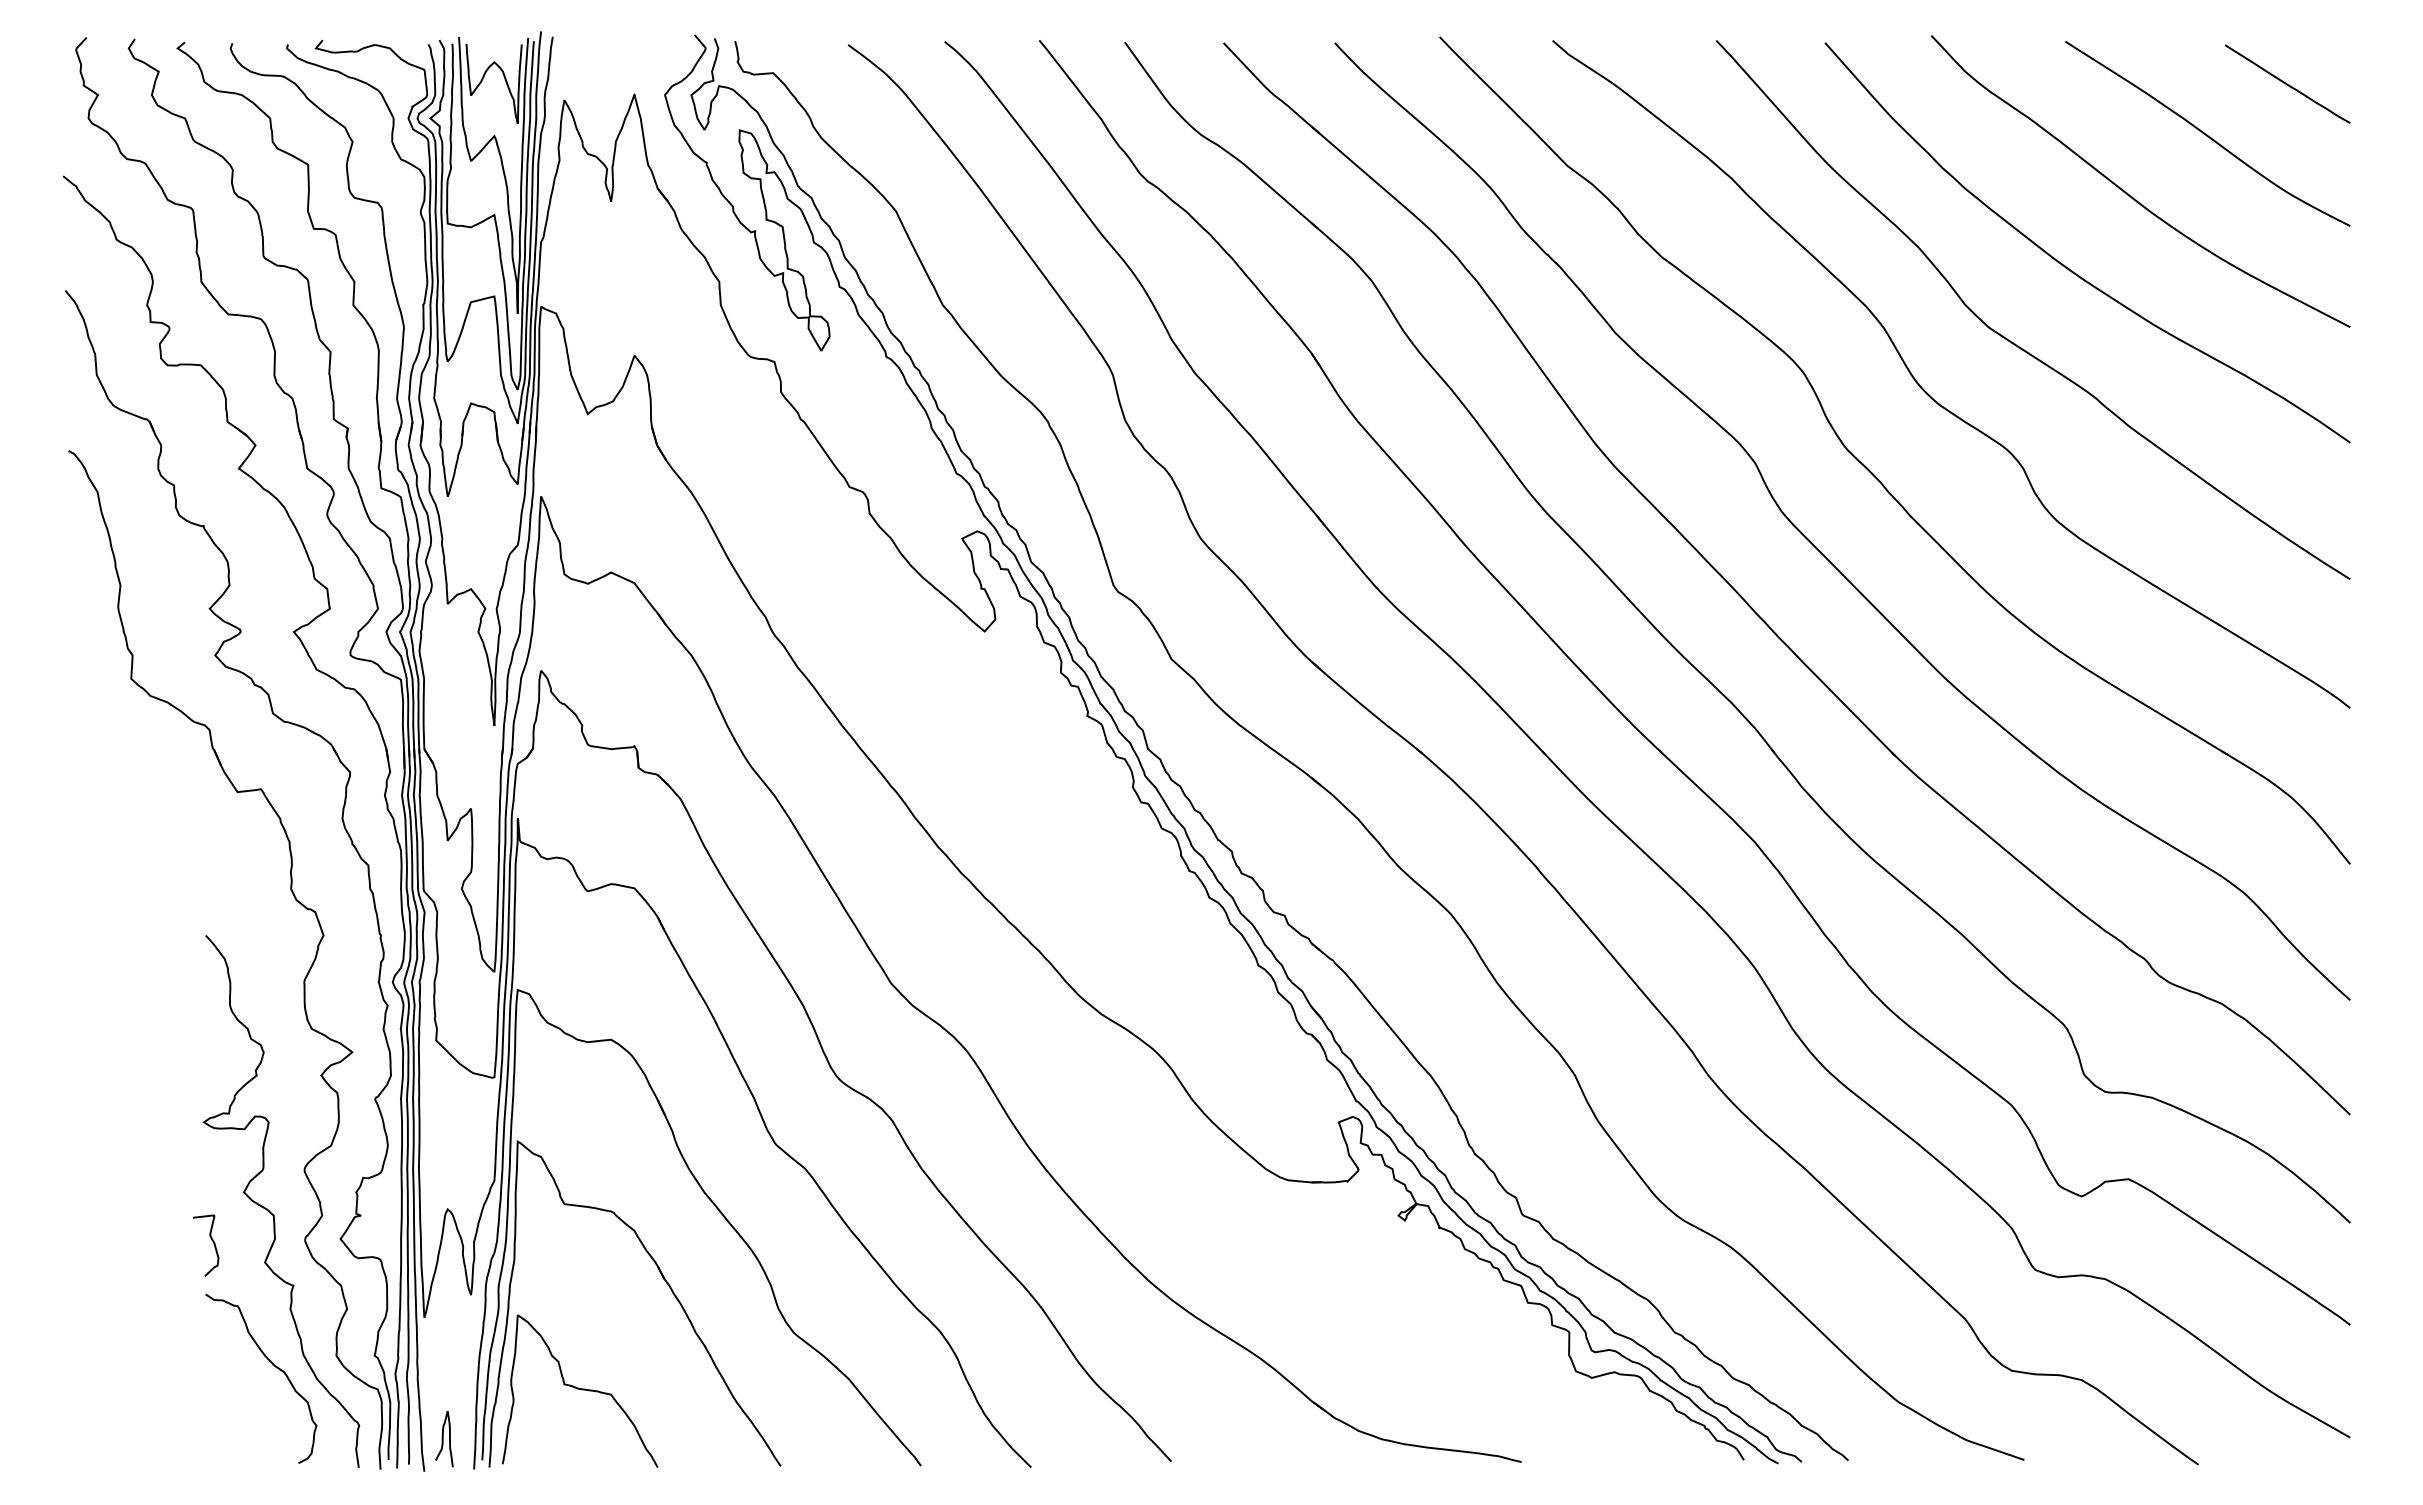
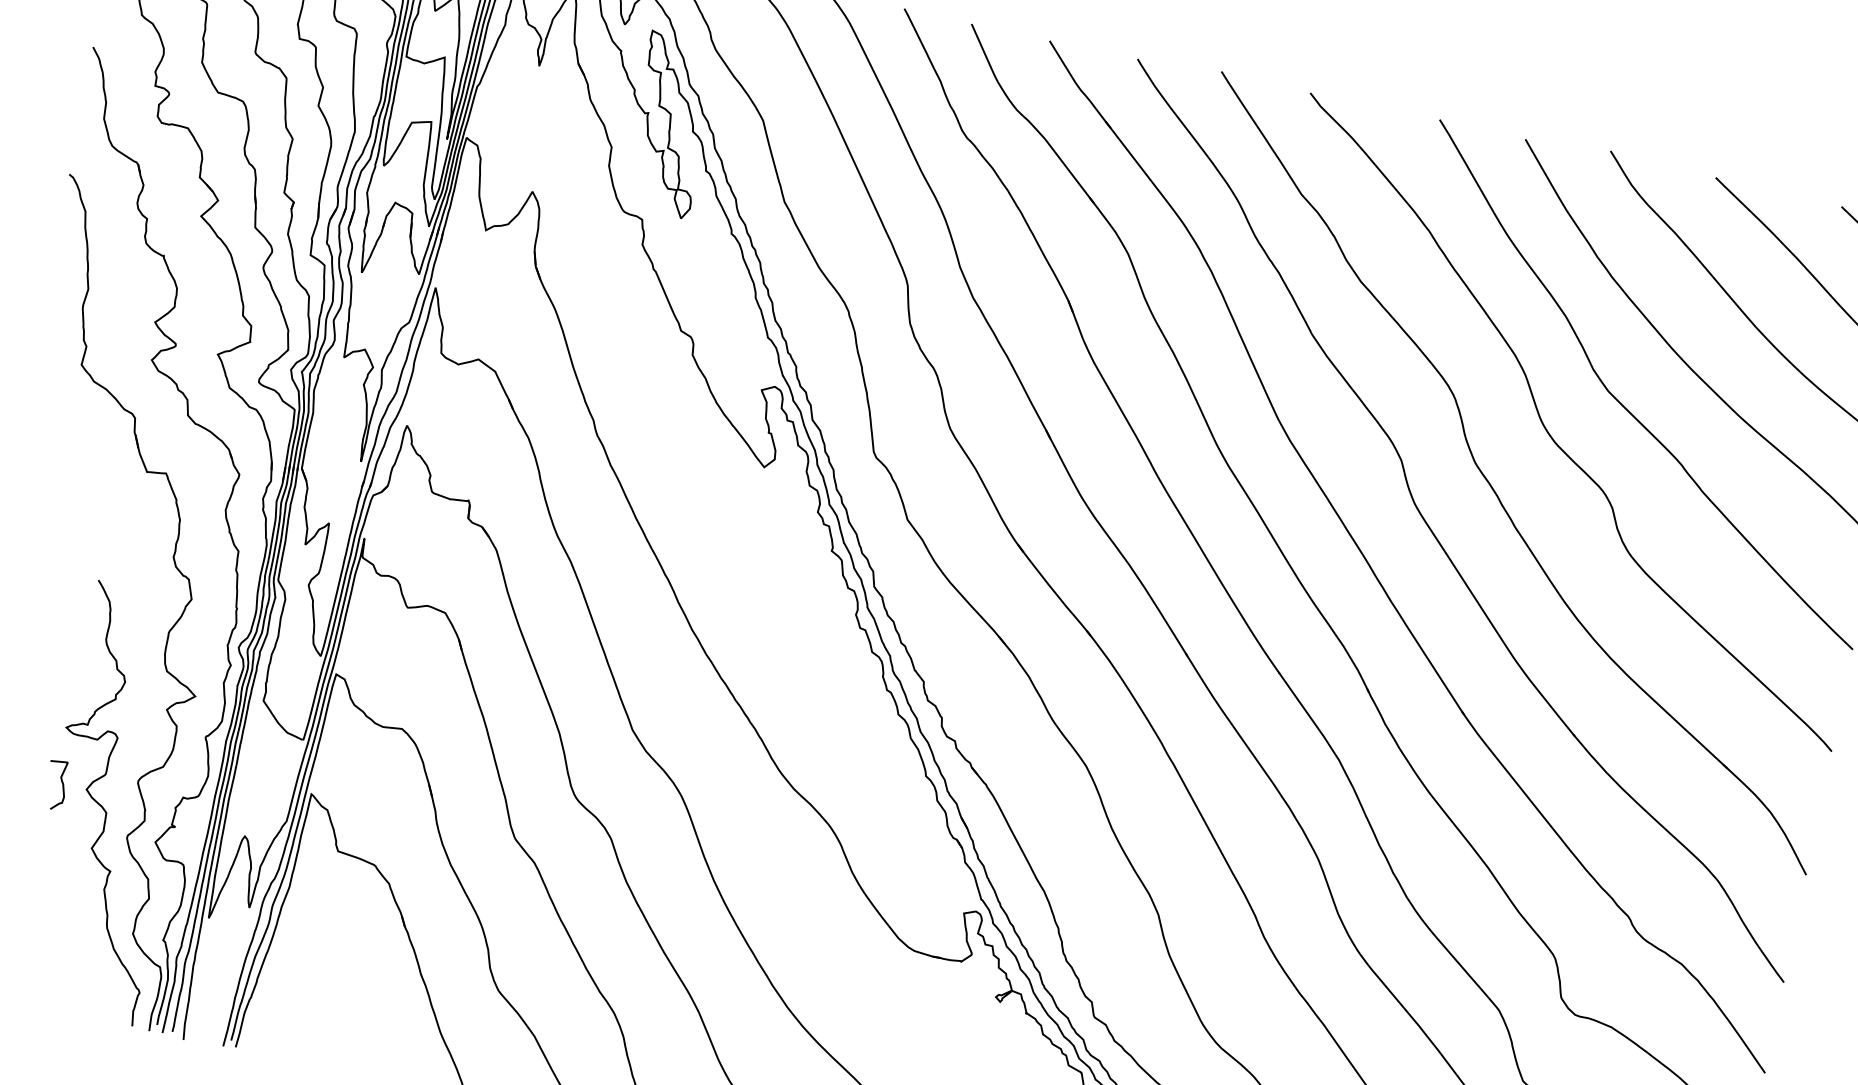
curve: (212, 1242) -> (61, 783), moved
curve: (273, 1365) -> (81, 931), removed
curve: (579, 1389) -> (319, 1000), removed
curve: (443, 1438) -> (204, 1016), removed

